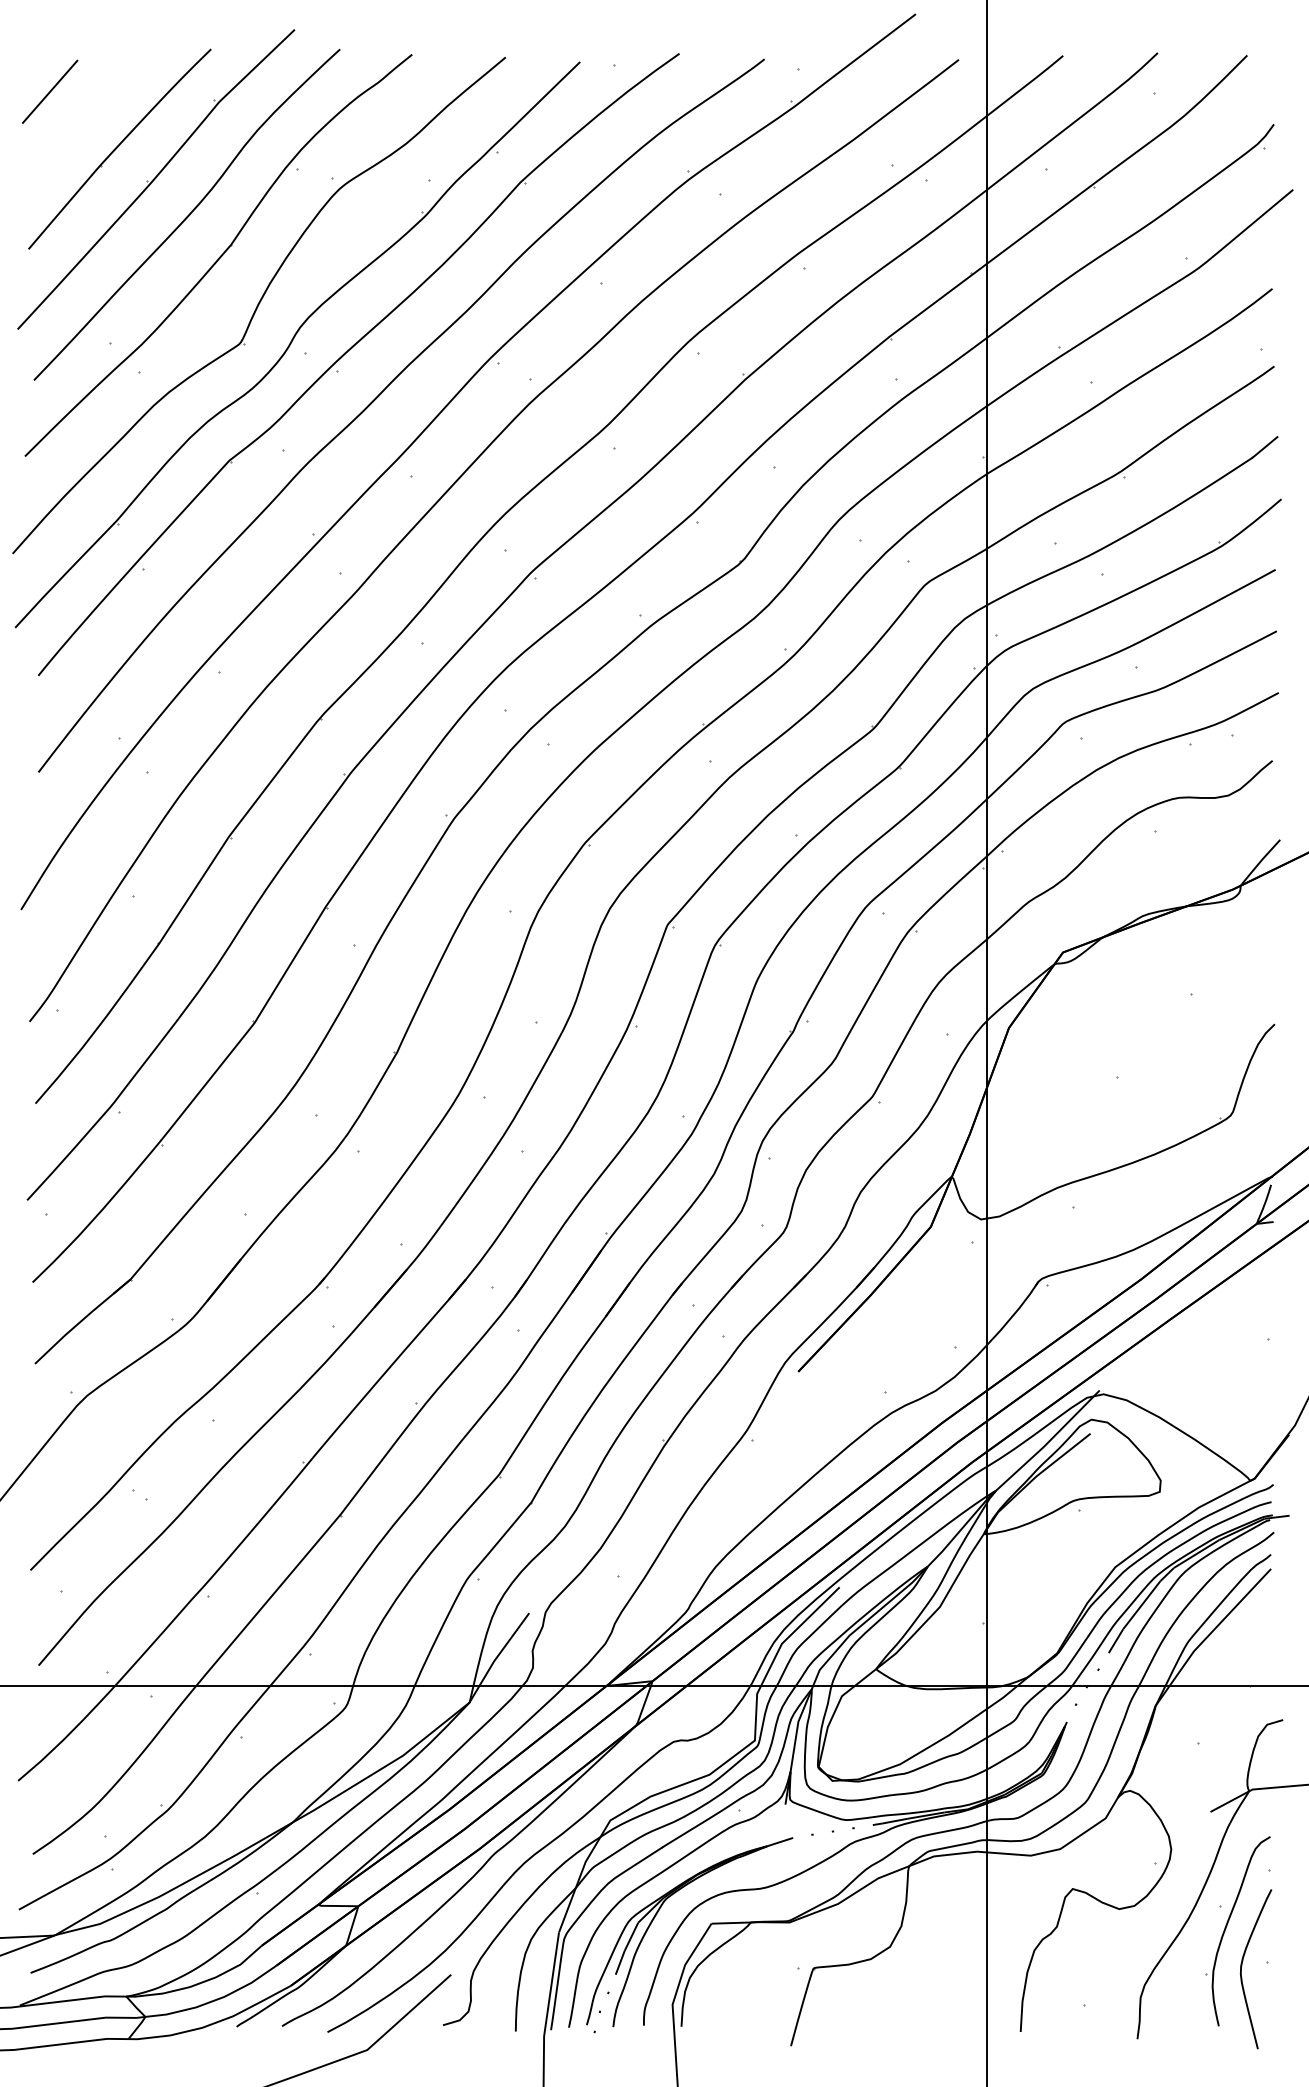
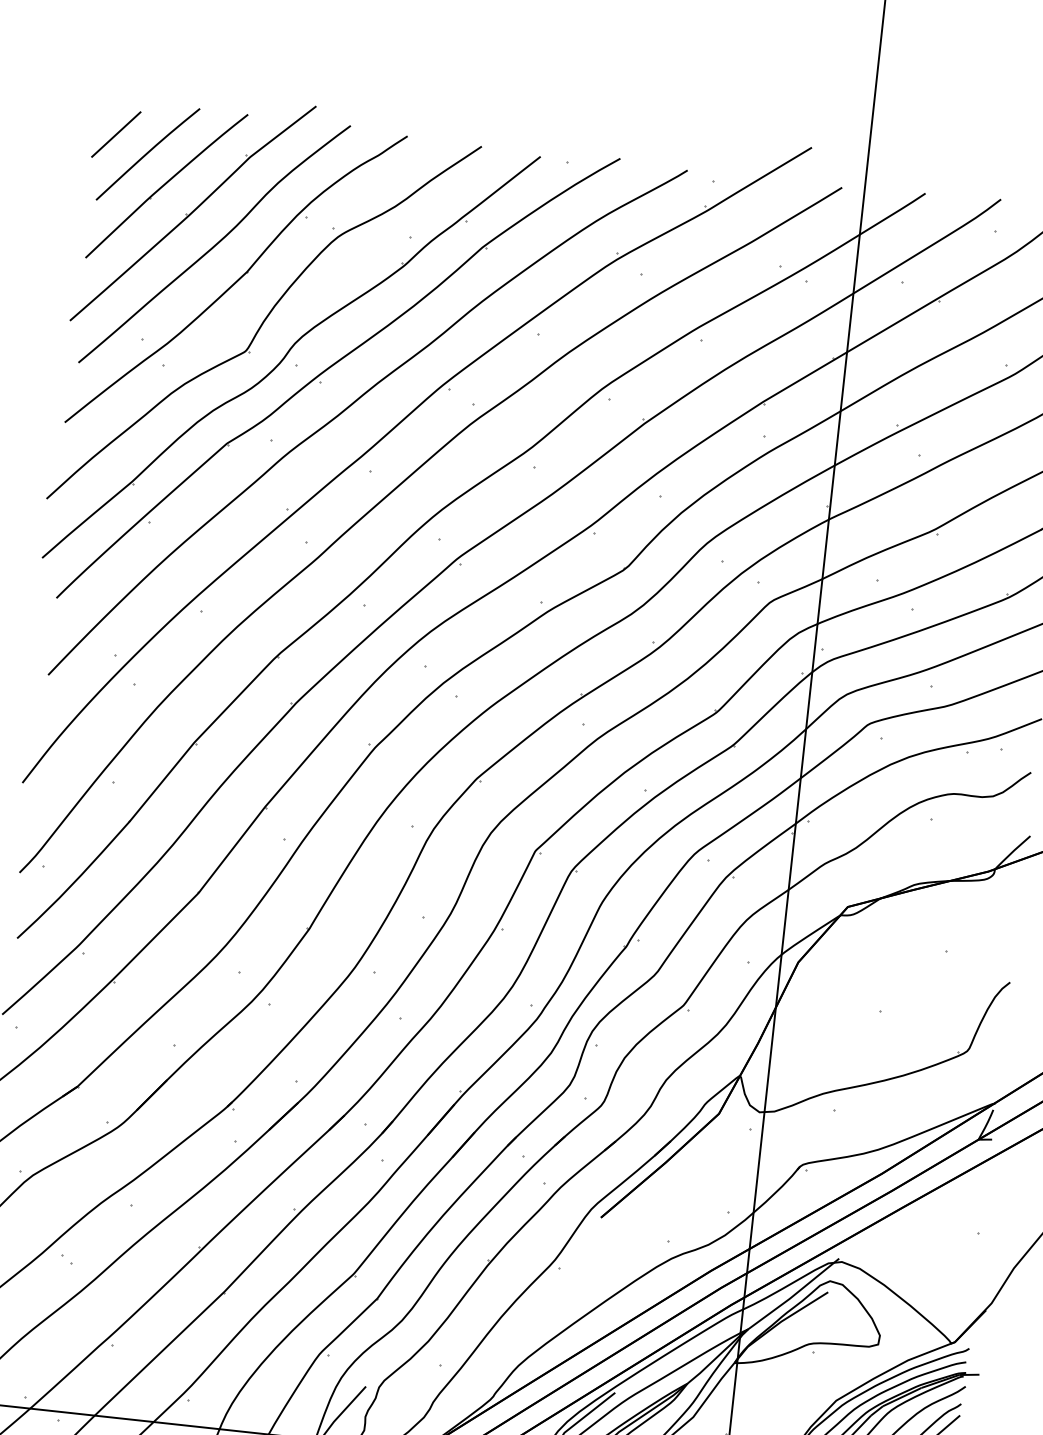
curve: (91, 112) -> (147, 154), added

